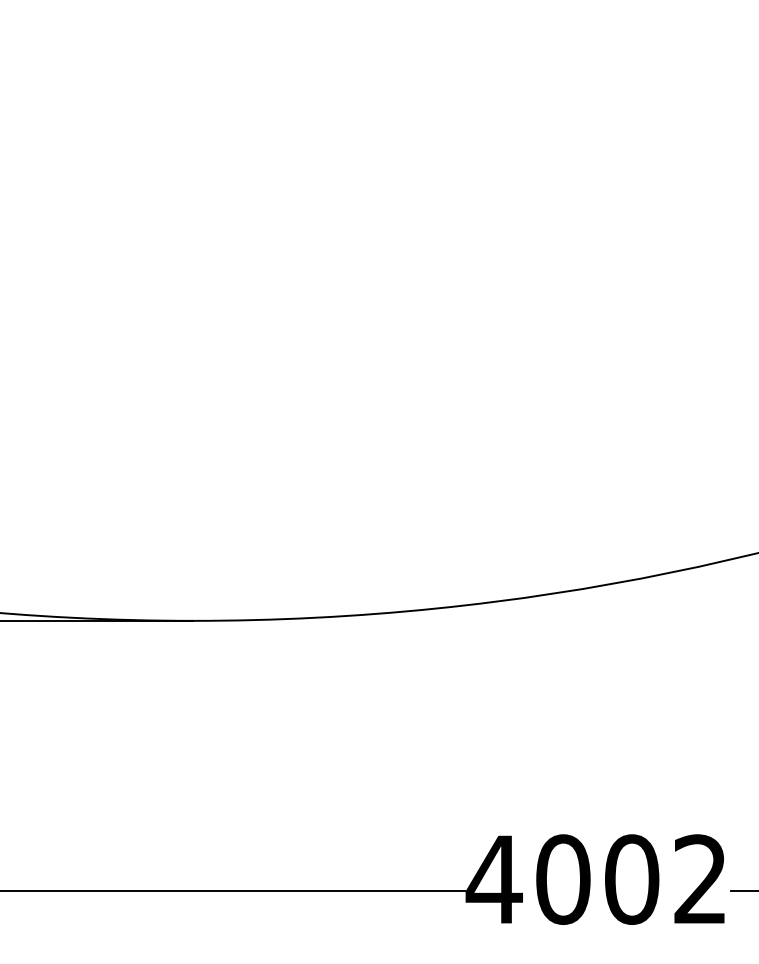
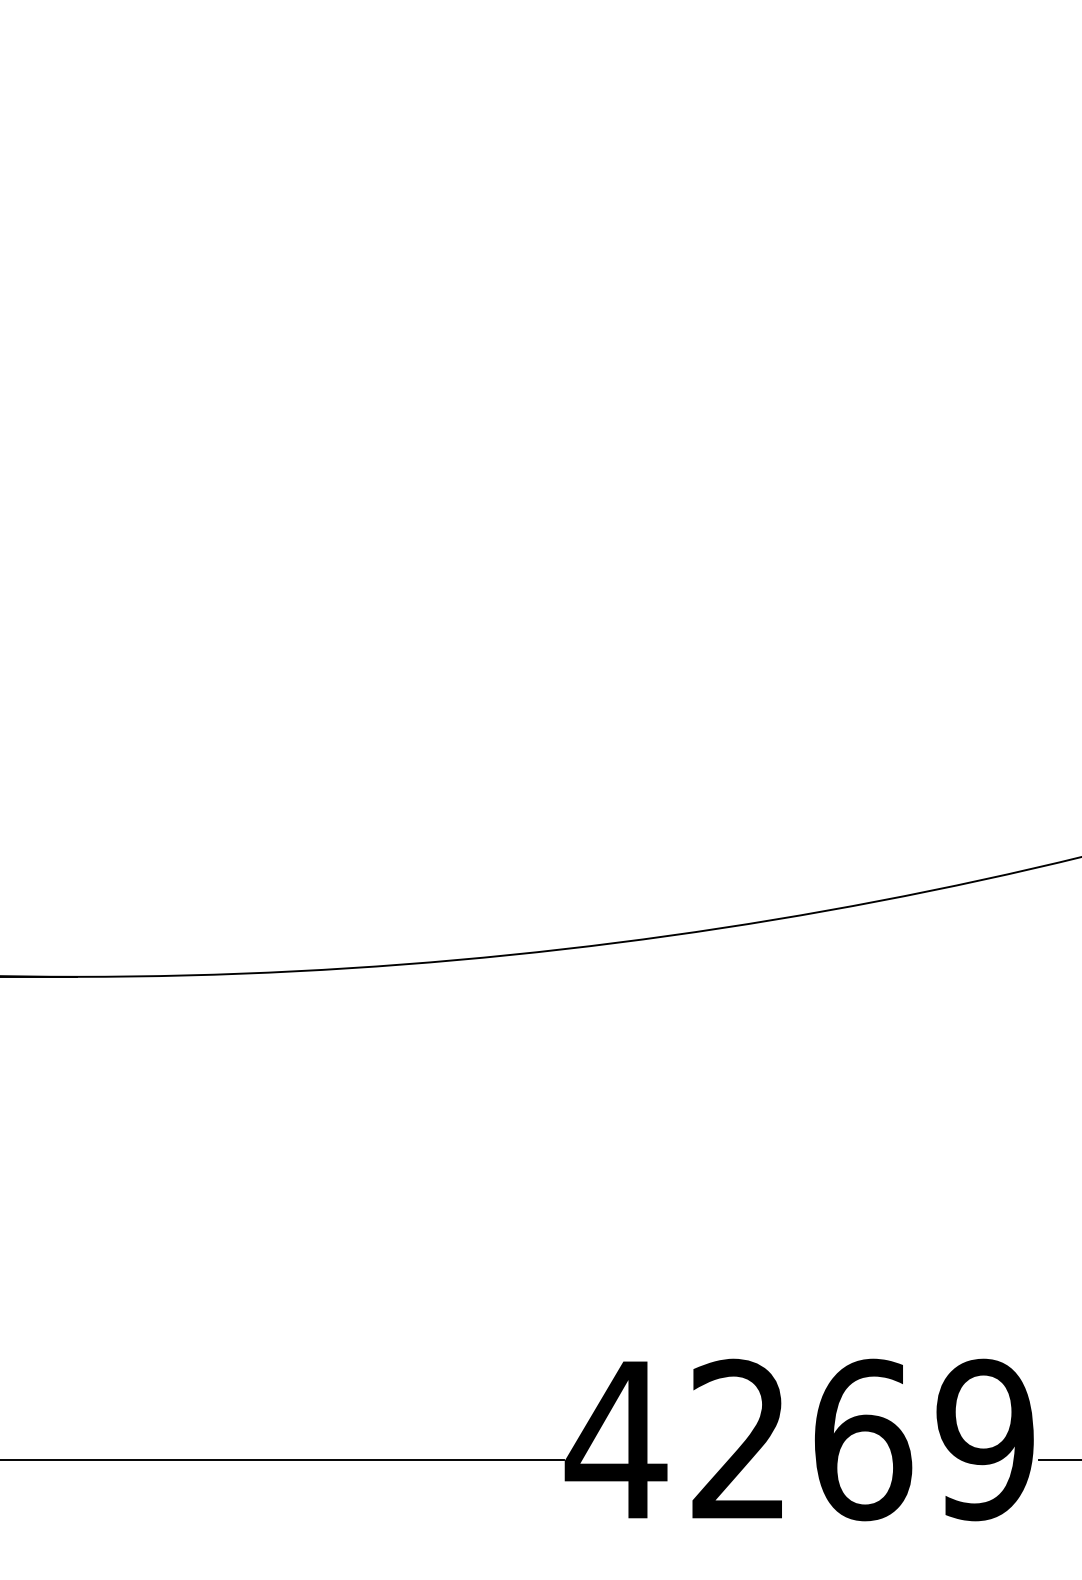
text: (631, 879) -> (861, 1439), 4002 -> 4269

